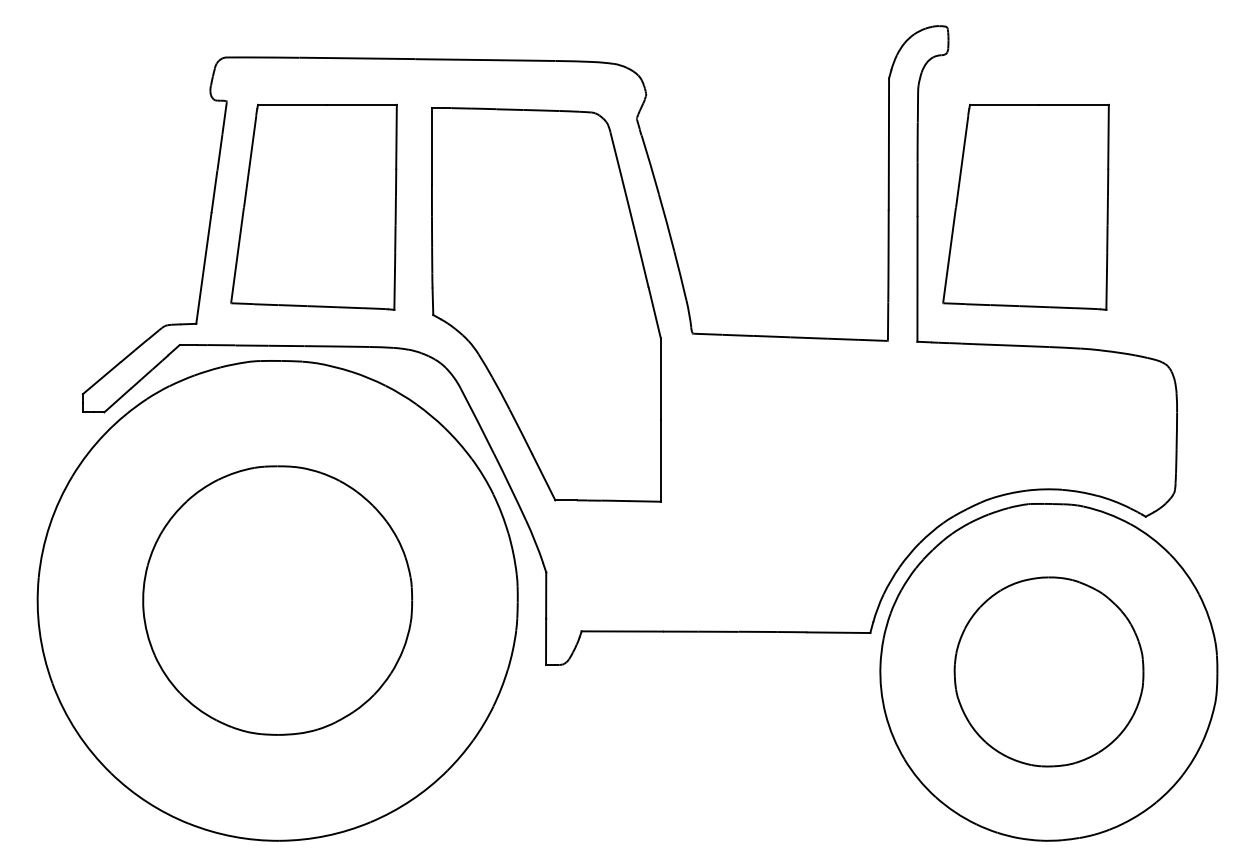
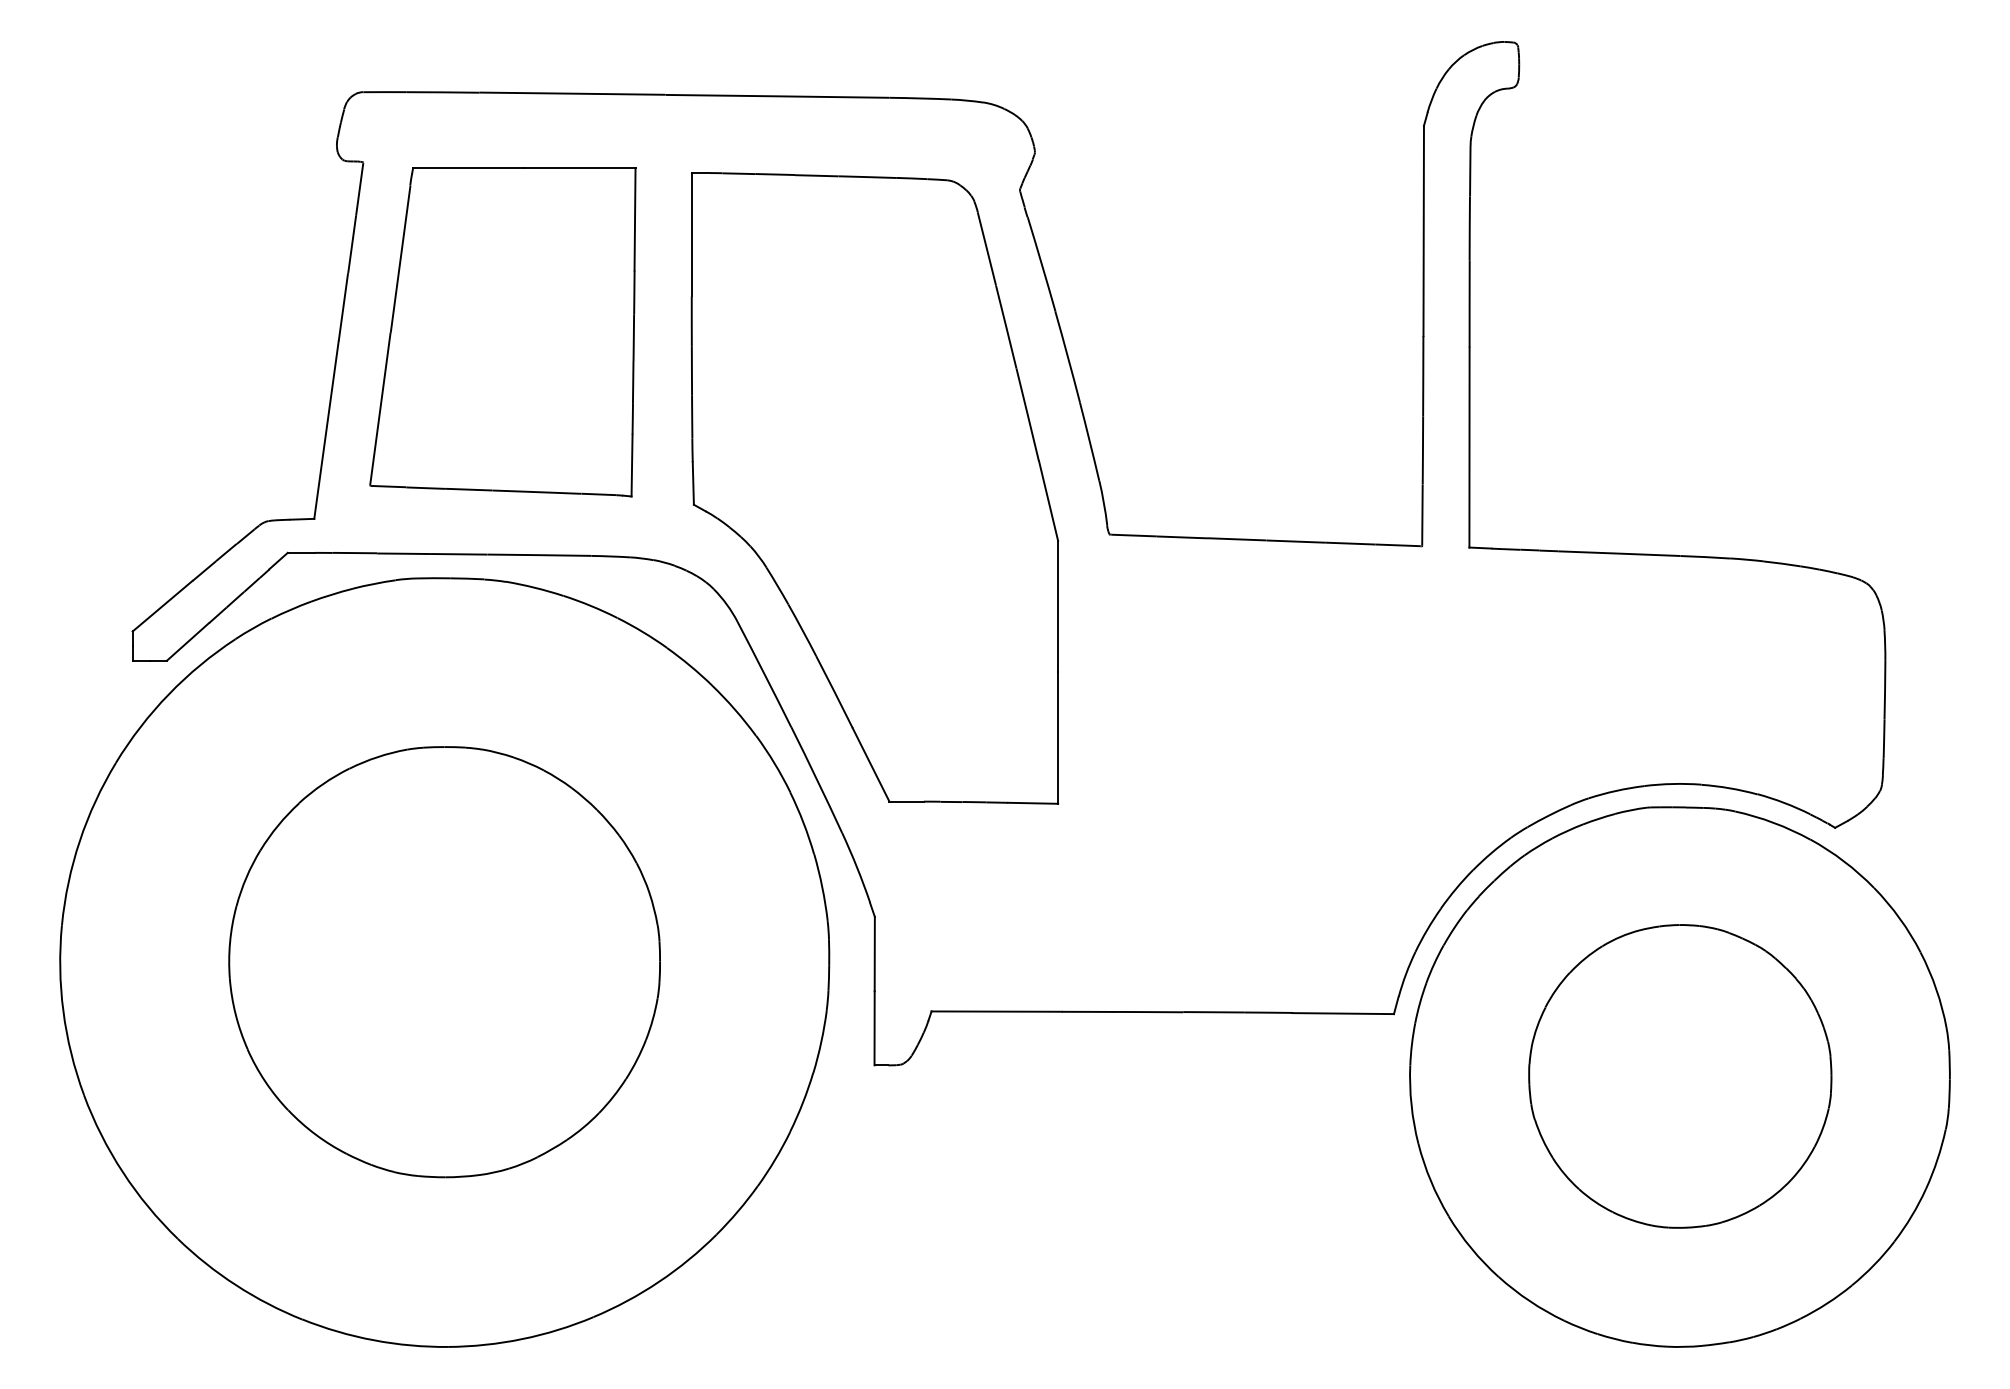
part: (1025, 206) -> (1642, 330), removed

